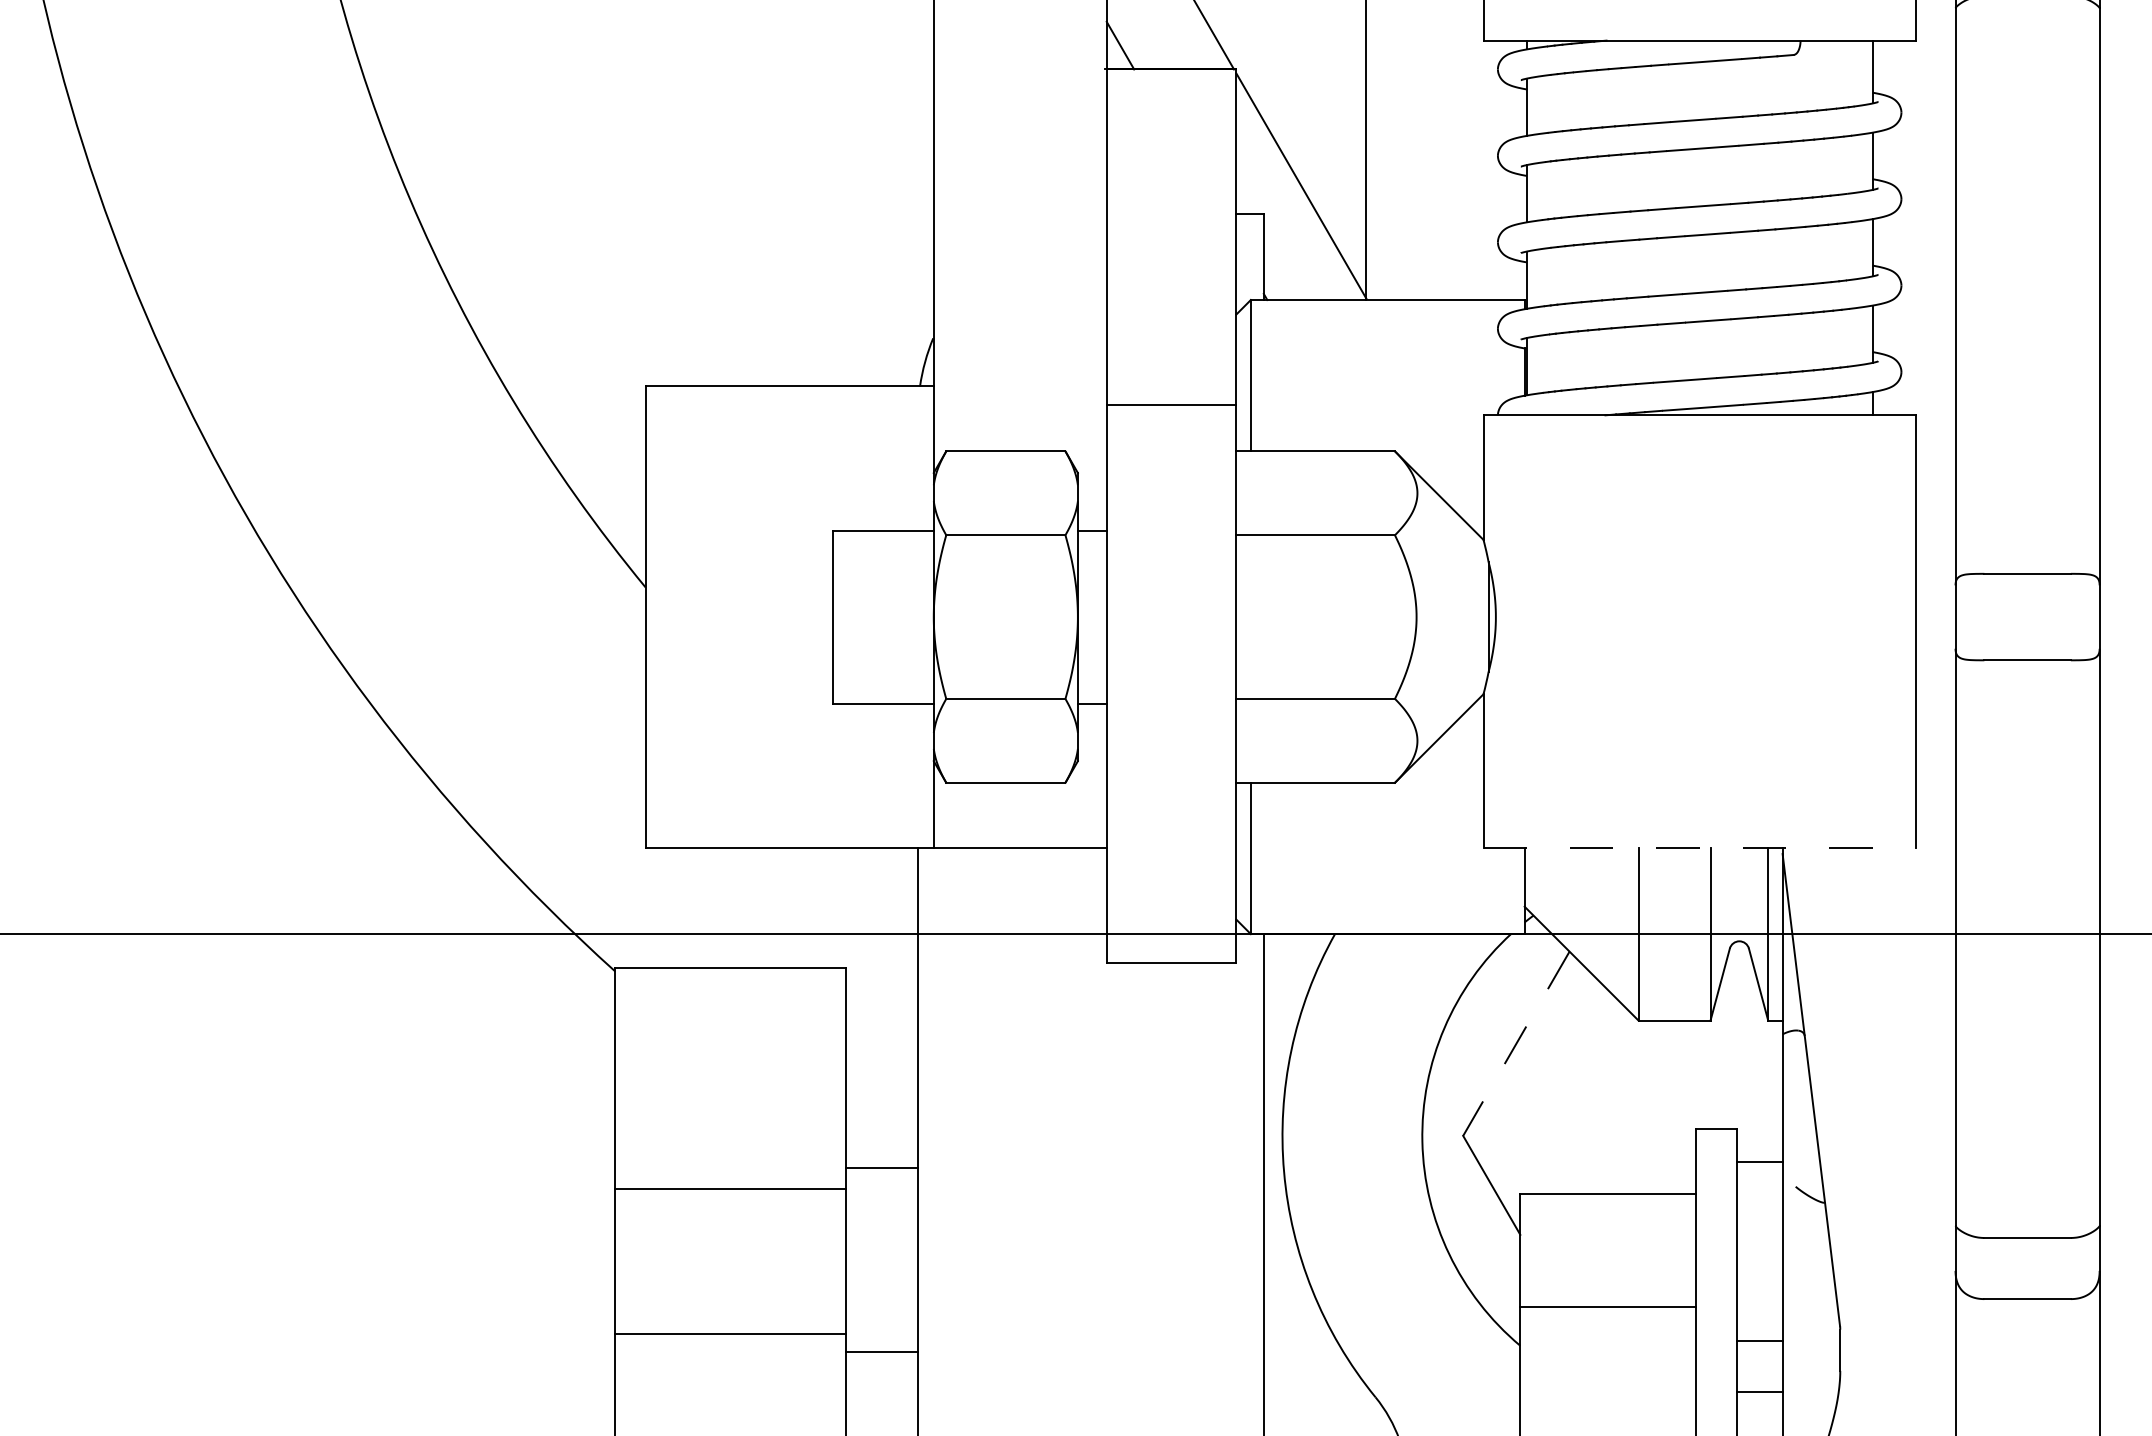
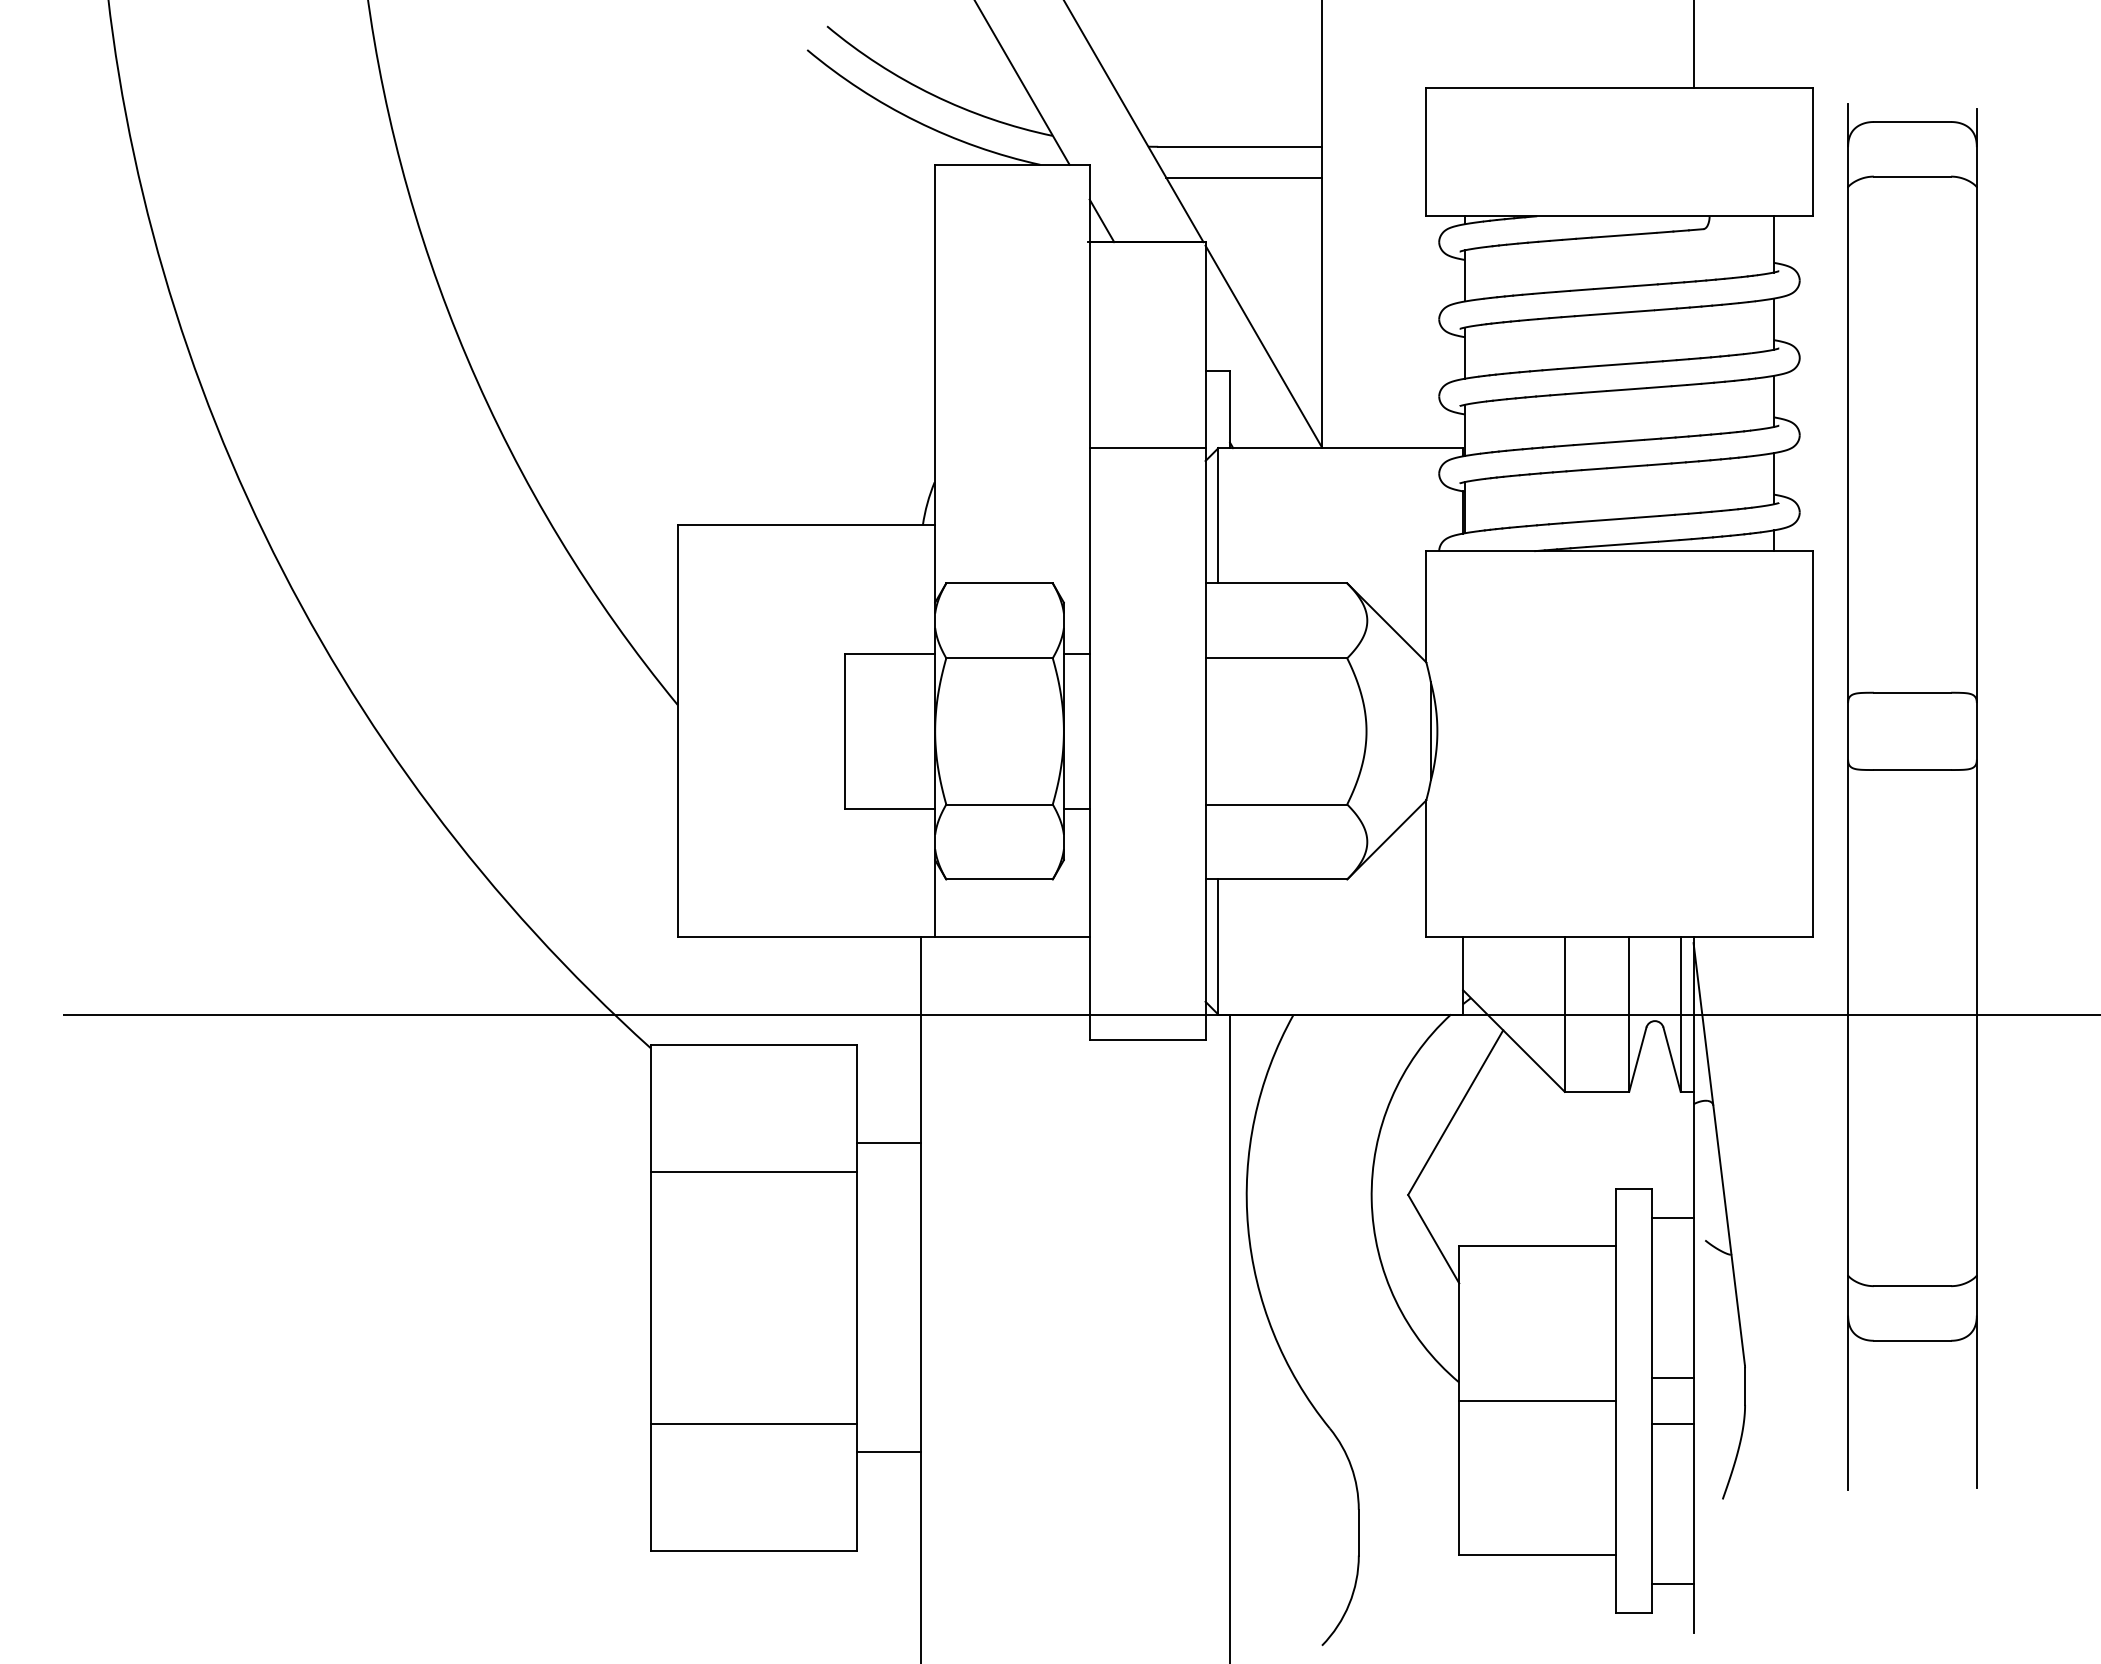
line: (1171, 405) -> (1147, 448), moved
line: (1699, 847) -> (1619, 937), dashed -> solid
line: (1516, 1044) -> (1455, 1113), dashed -> solid
line: (881, 1167) -> (888, 1143), moved
line: (730, 1189) -> (753, 1171), moved
line: (1607, 1306) -> (1537, 1400), moved
line: (730, 1334) -> (753, 1424), moved
line: (881, 1352) -> (888, 1452), moved

